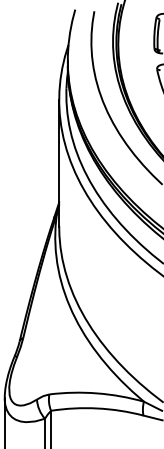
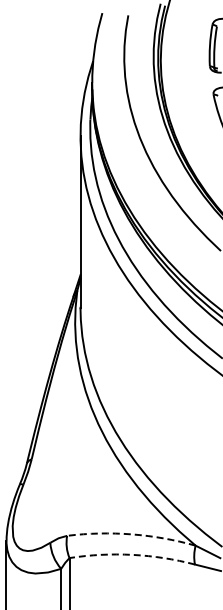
arc: (96, 393) -> (131, 534), solid -> dashed
arc: (97, 408) -> (132, 554), solid -> dashed

